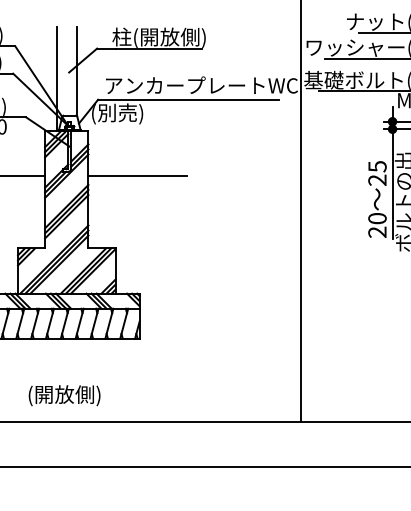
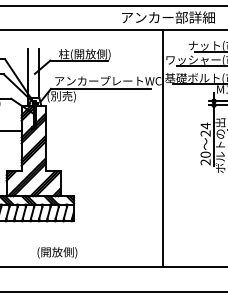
text: (377, 165) -> (205, 125), 25 -> 24
line: (136, 176) -> (72, 131), removed
text: (64, 395) -> (57, 252), moved

